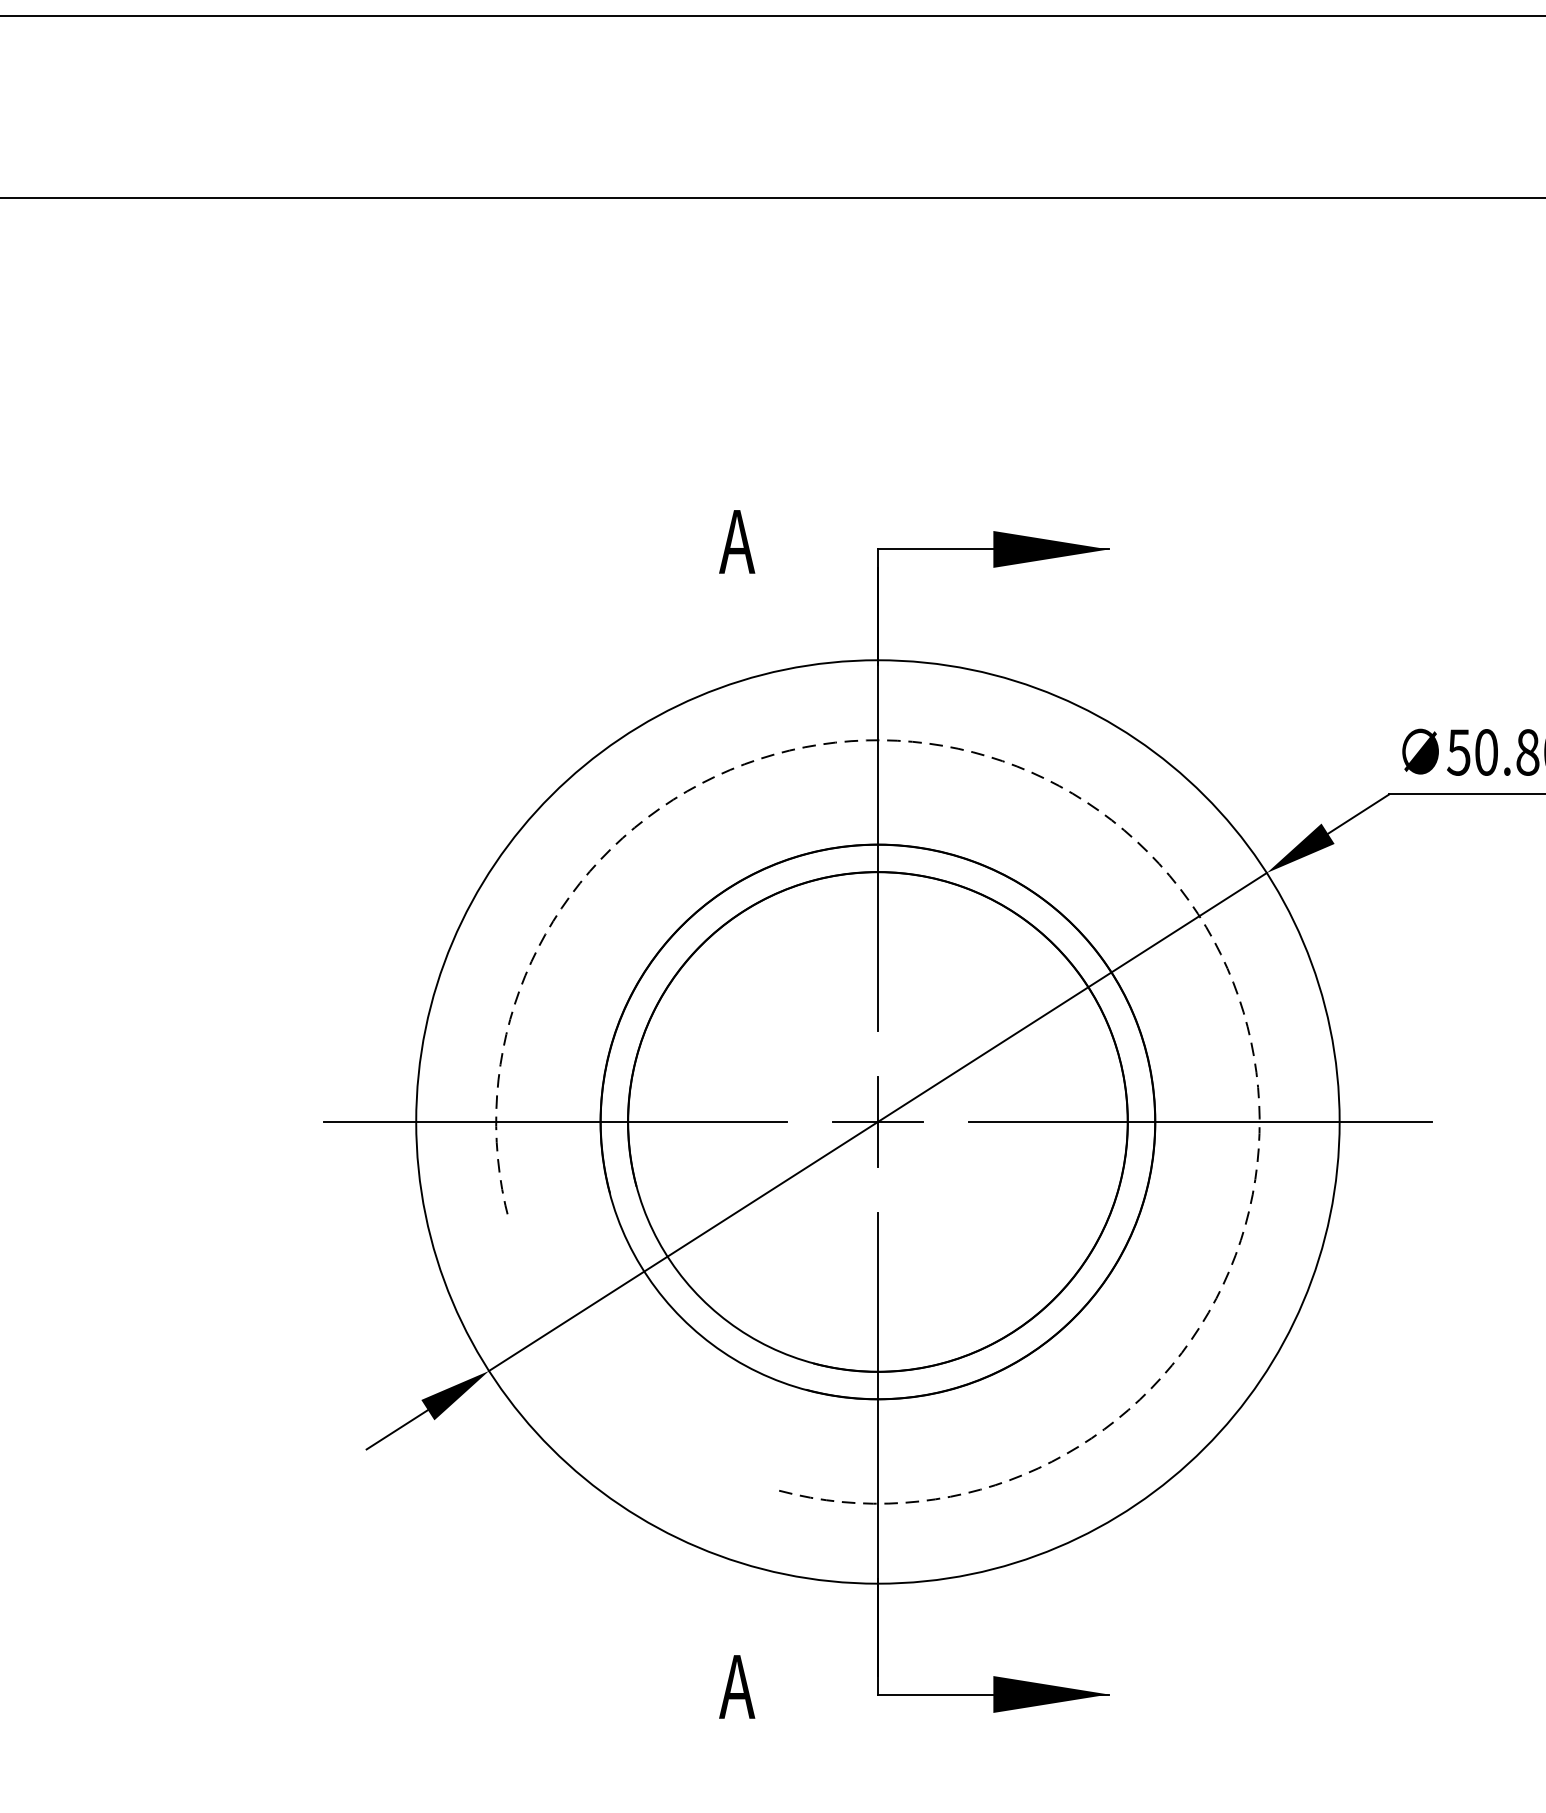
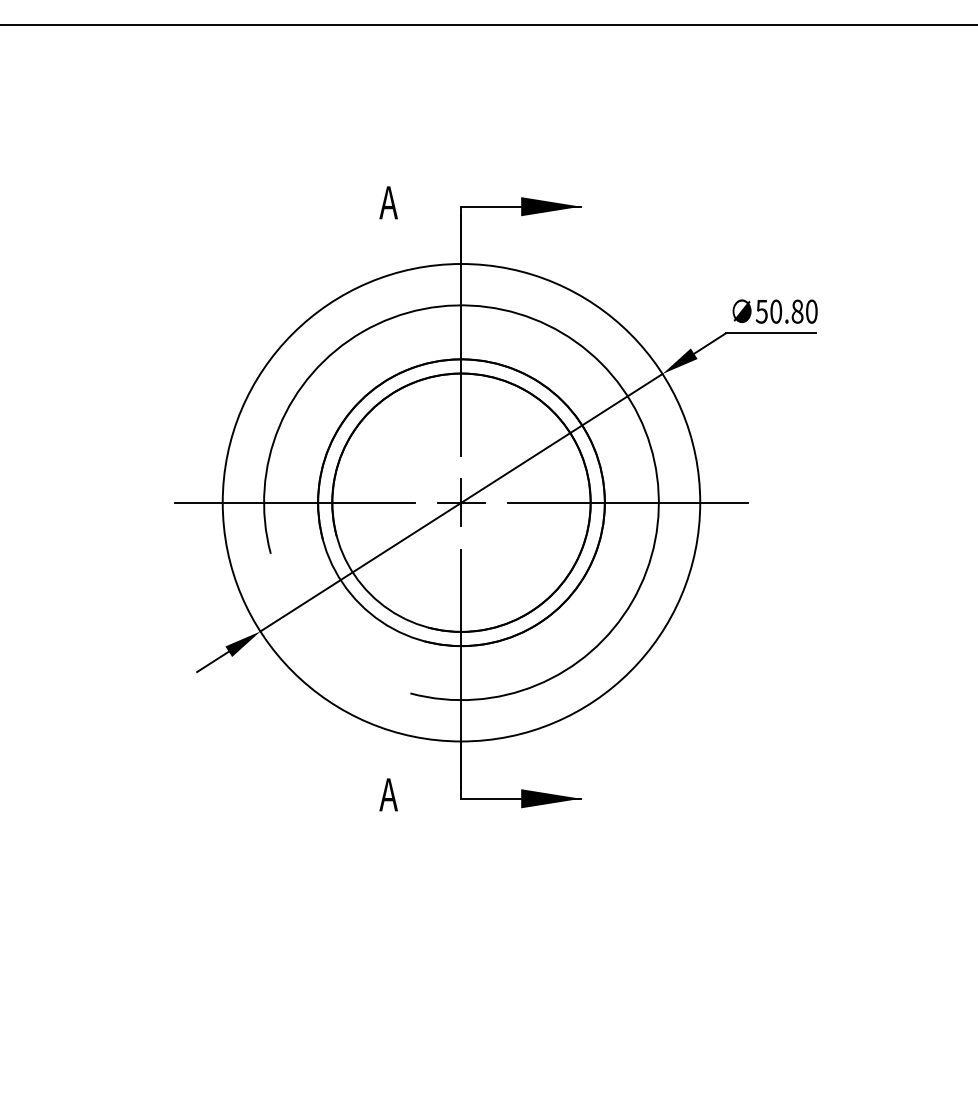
arc: (1148, 852) -> (601, 363), dashed -> solid

